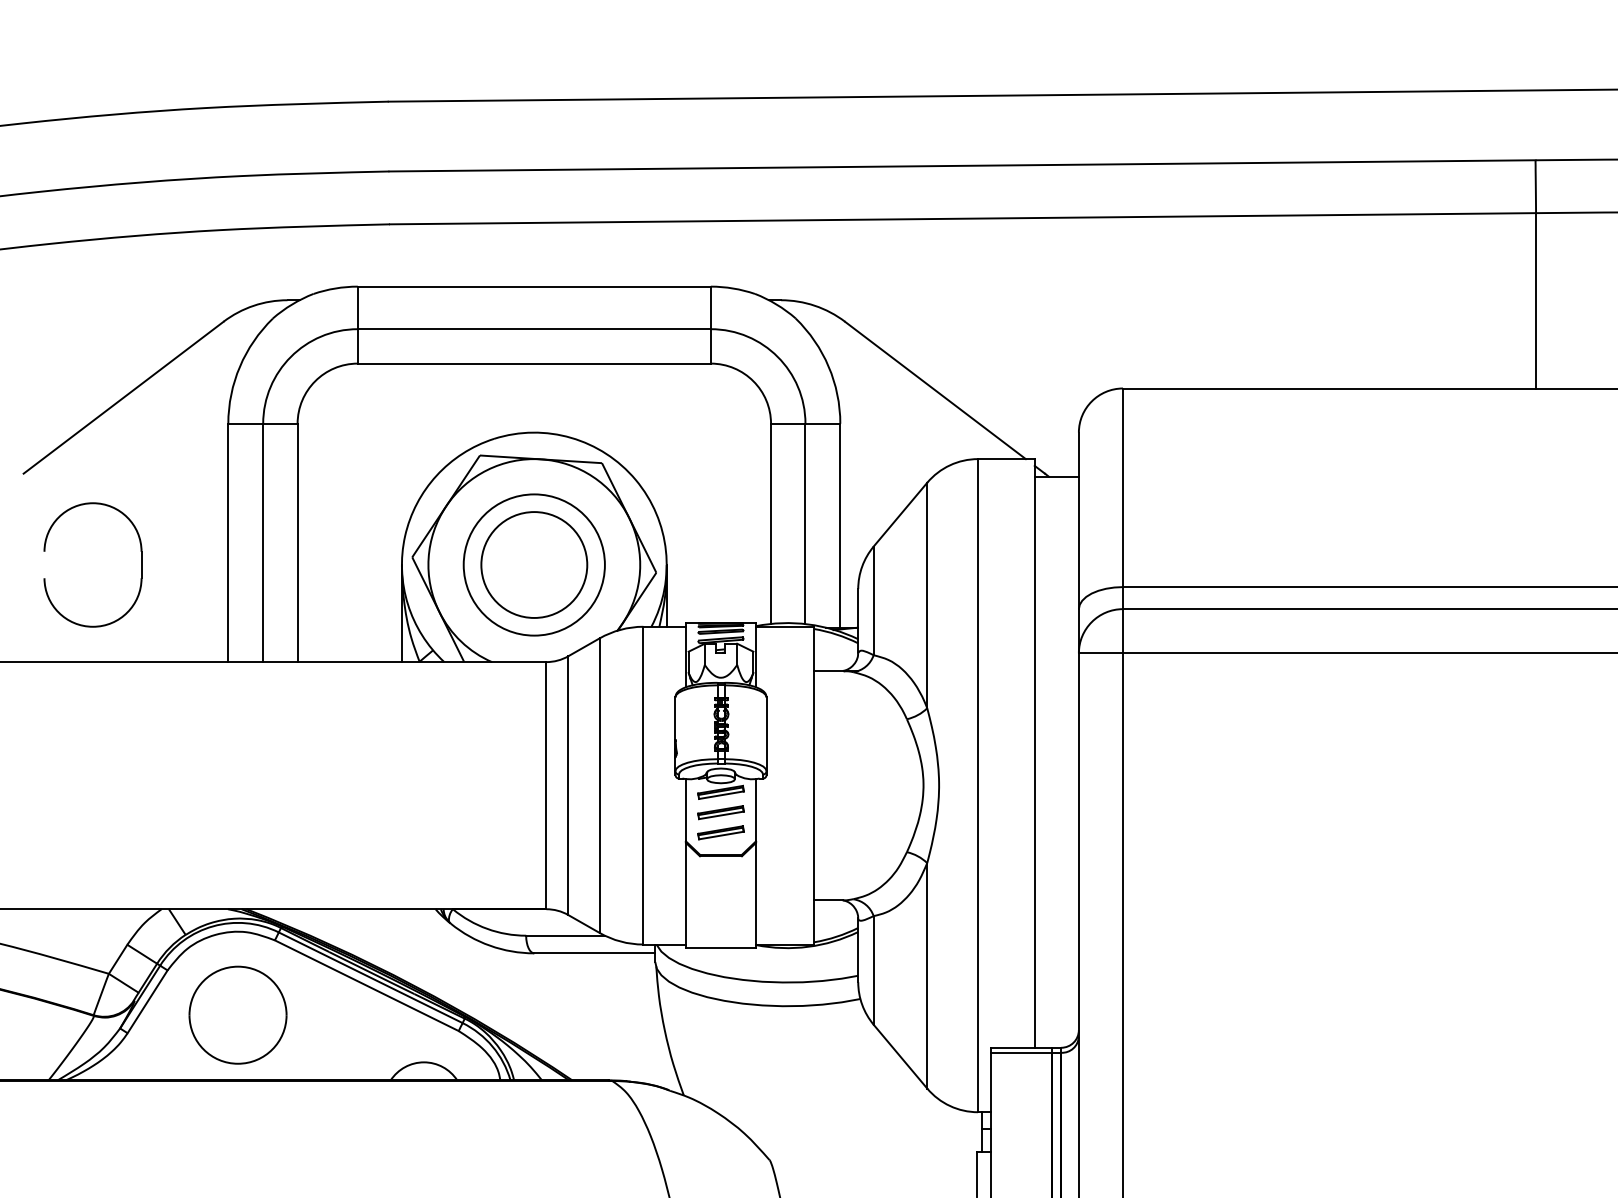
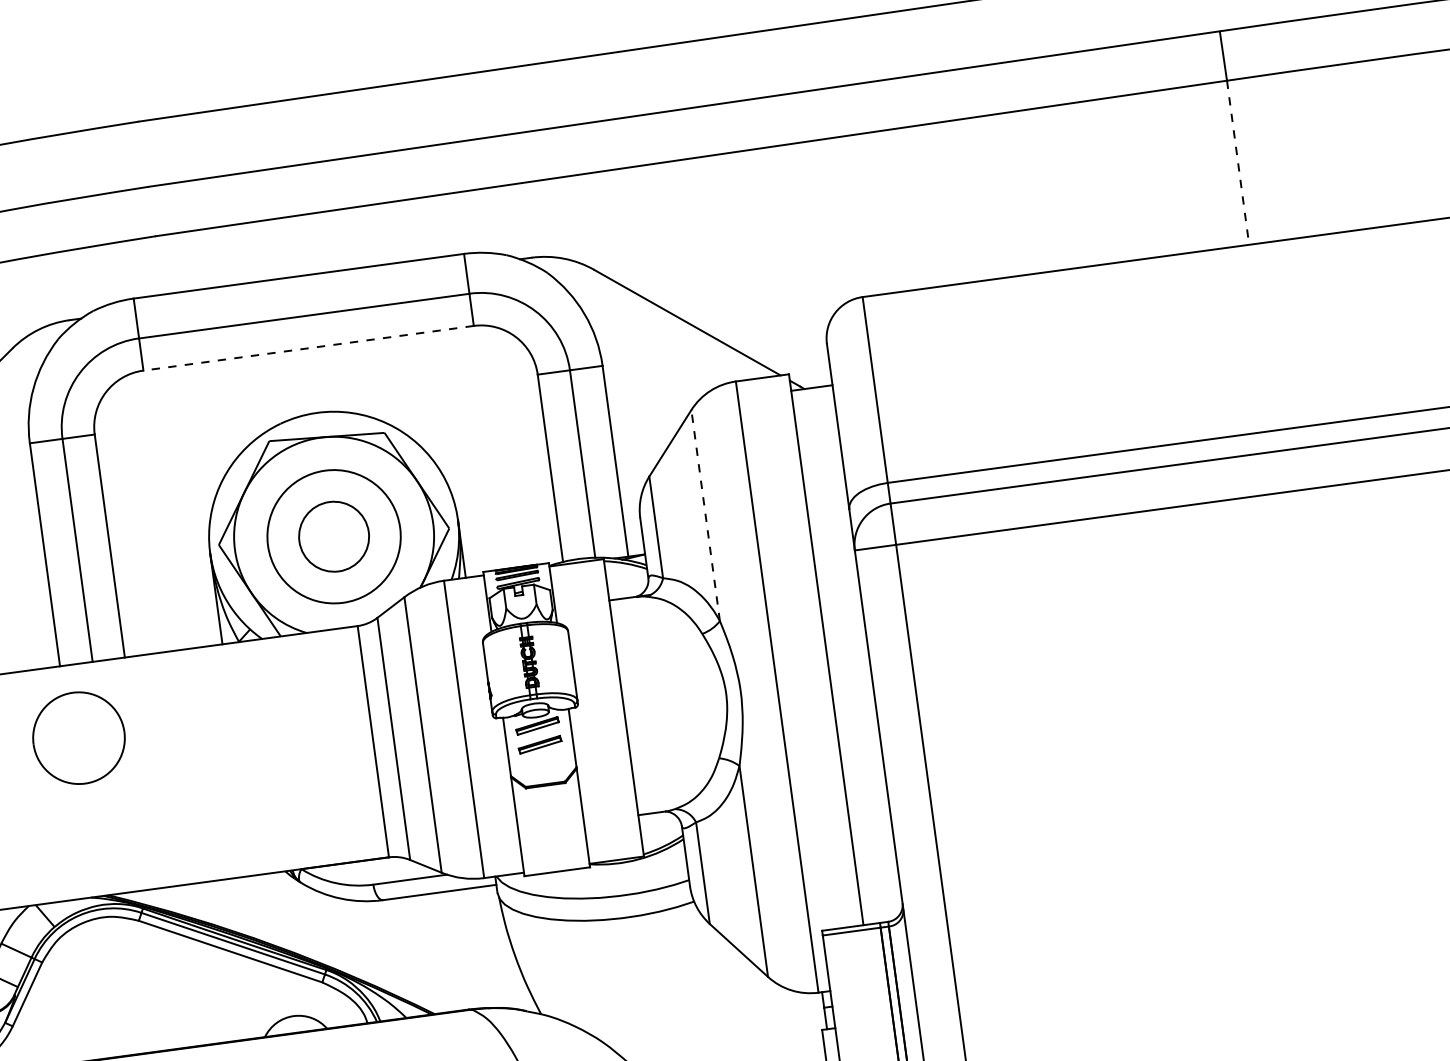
line: (1536, 300) -> (1238, 162), solid -> dashed
line: (534, 363) -> (308, 348), solid -> dashed
circle: (534, 564) -> (334, 536), size x0.7
line: (927, 595) -> (705, 515), solid -> dashed
part: (720, 832) -> (542, 763), removed
part: (237, 1014) -> (78, 737), moved

